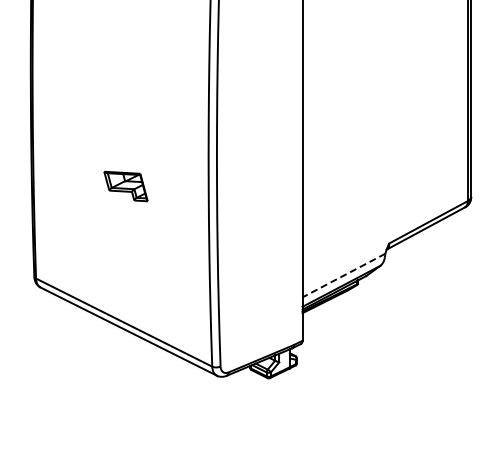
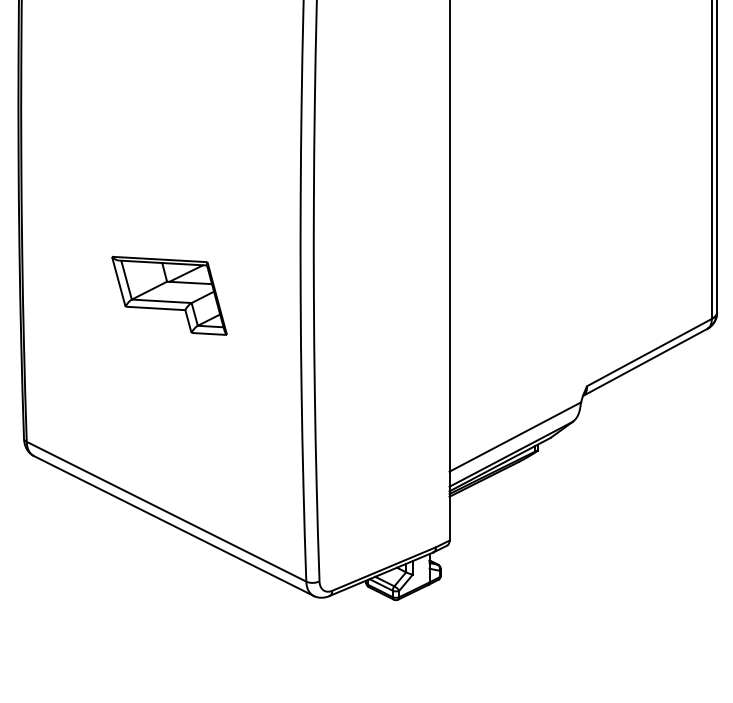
part: (125, 186) -> (168, 295), size x1.67
line: (344, 275) -> (516, 436), dashed -> solid

